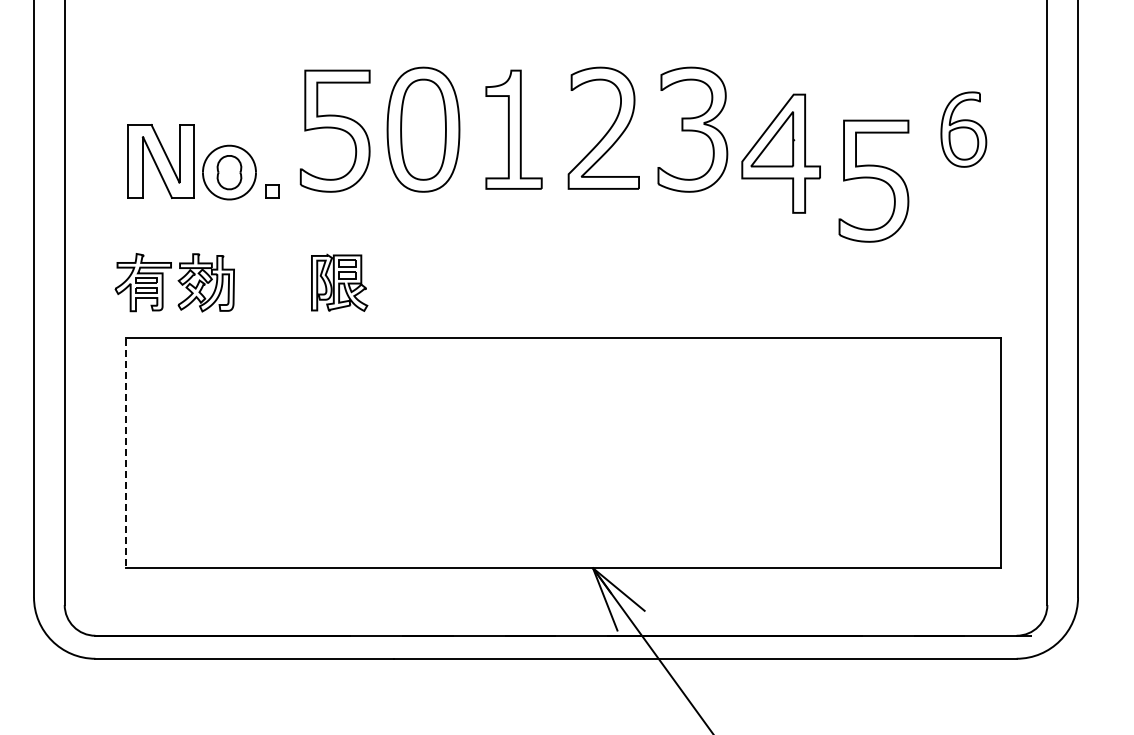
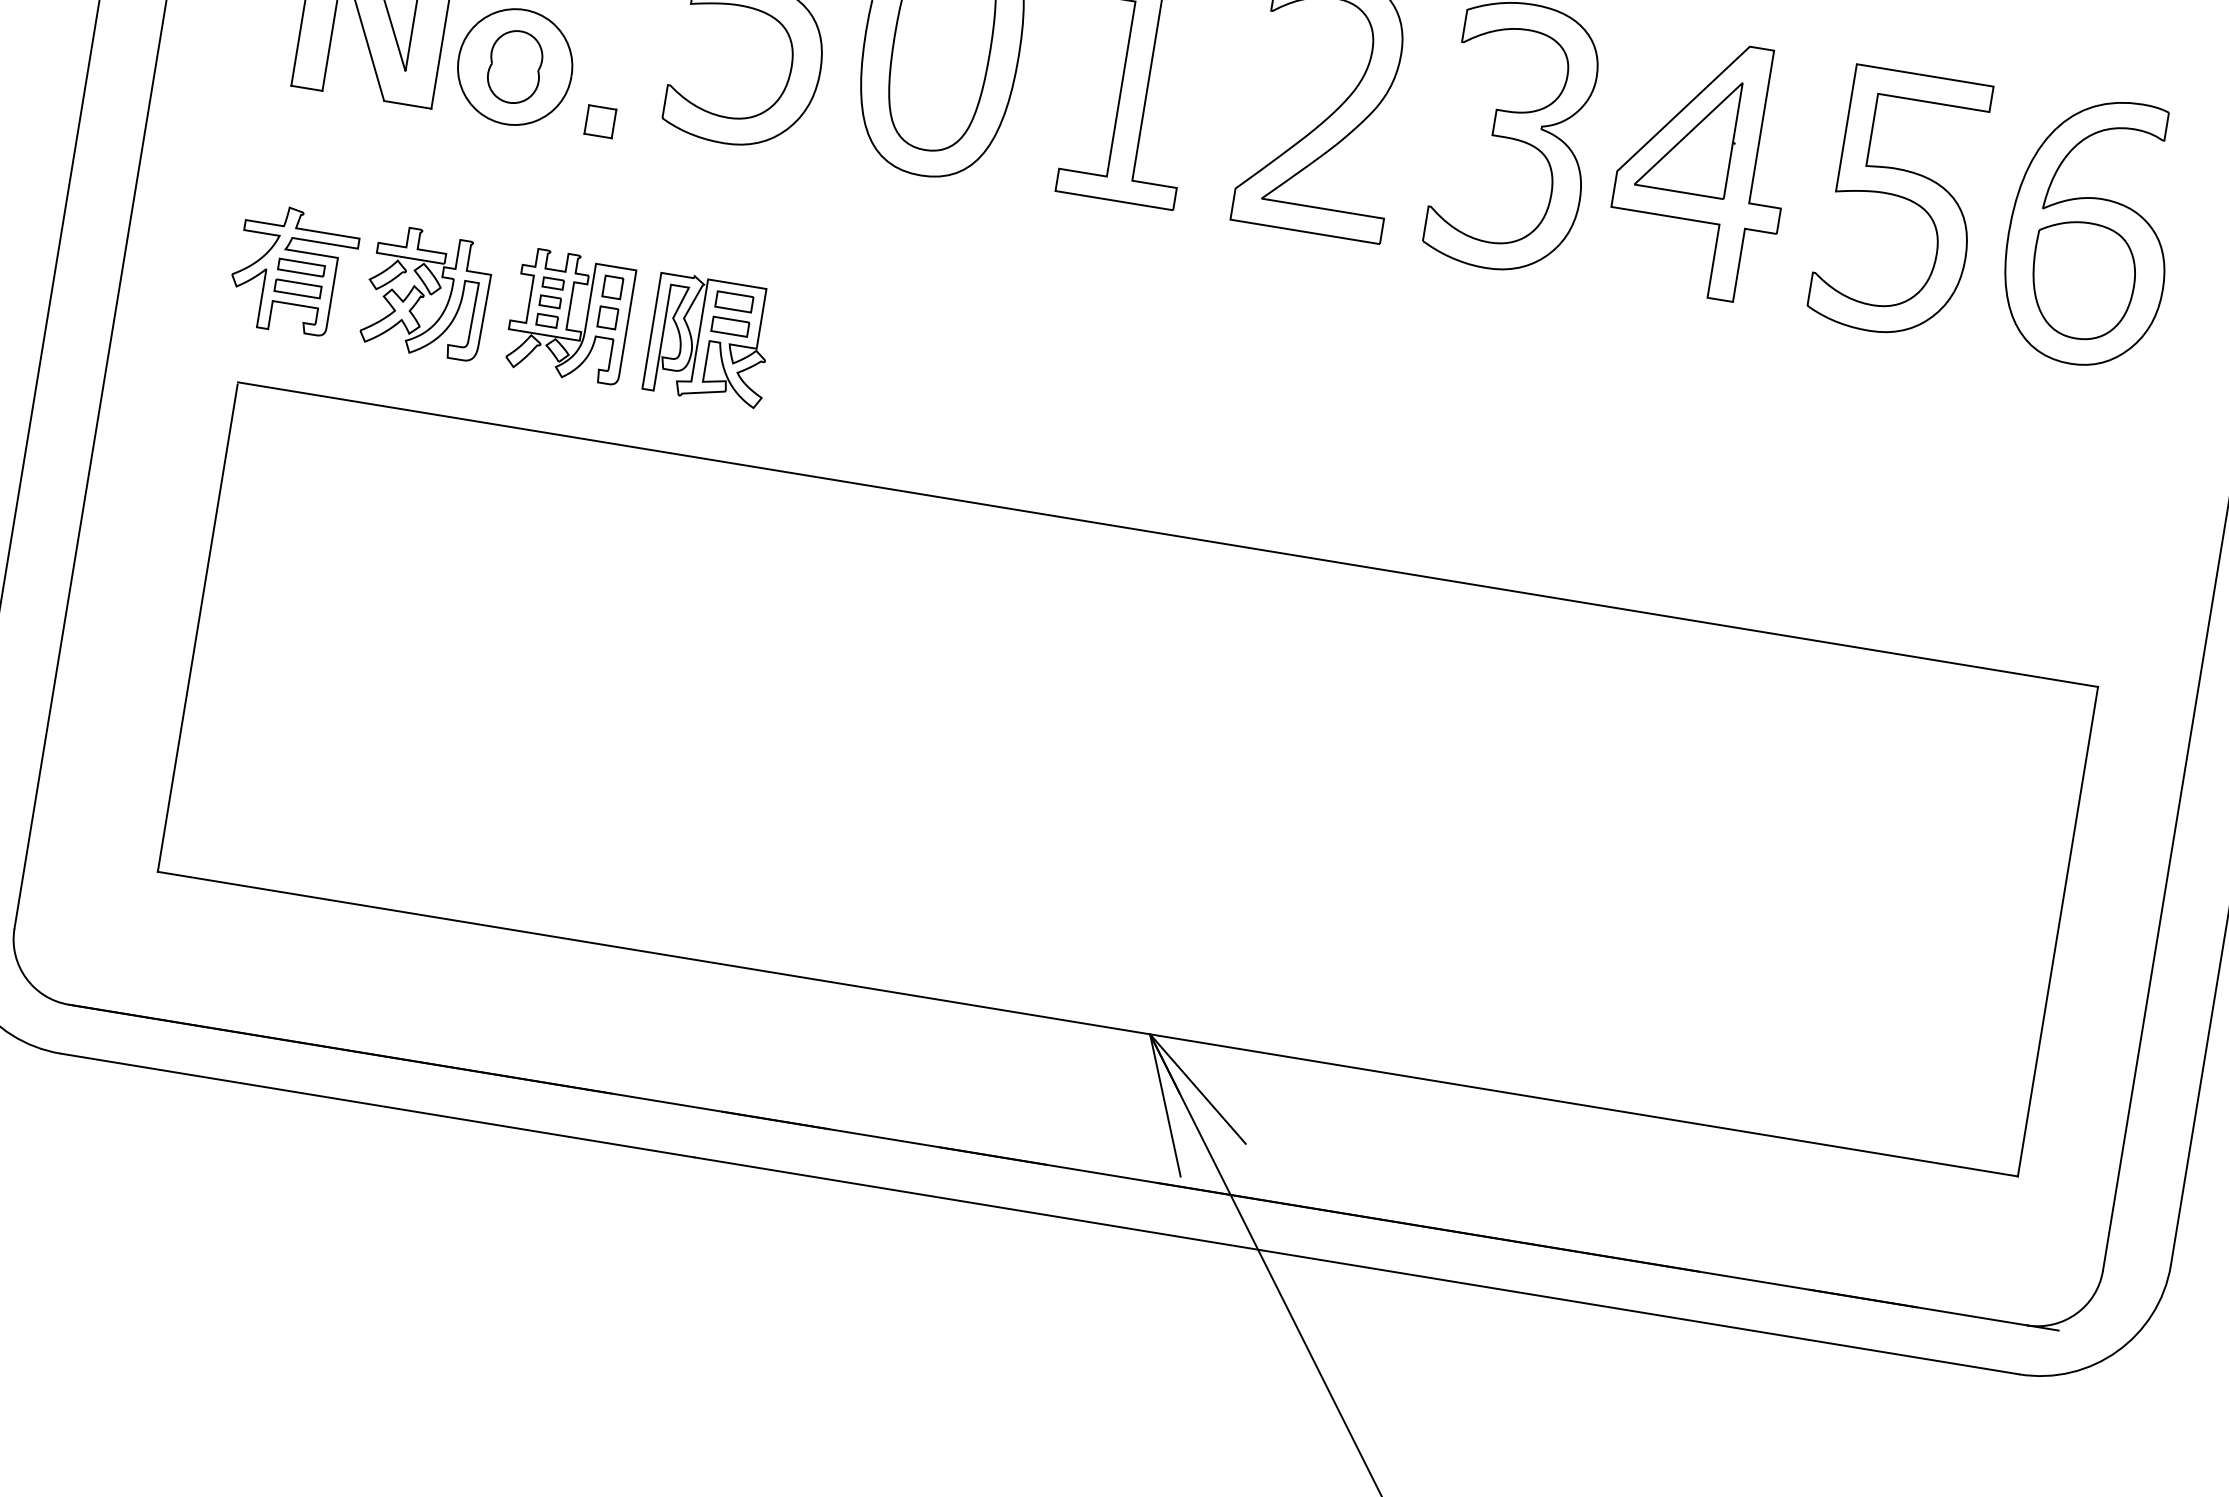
part: (963, 129) -> (2090, 230), size x1.67
part: (780, 153) -> (1701, 167), moved
curve: (873, 178) -> (1899, 197), moved
part: (273, 282) -> (570, 315), added
line: (126, 453) -> (198, 628), dashed -> solid

